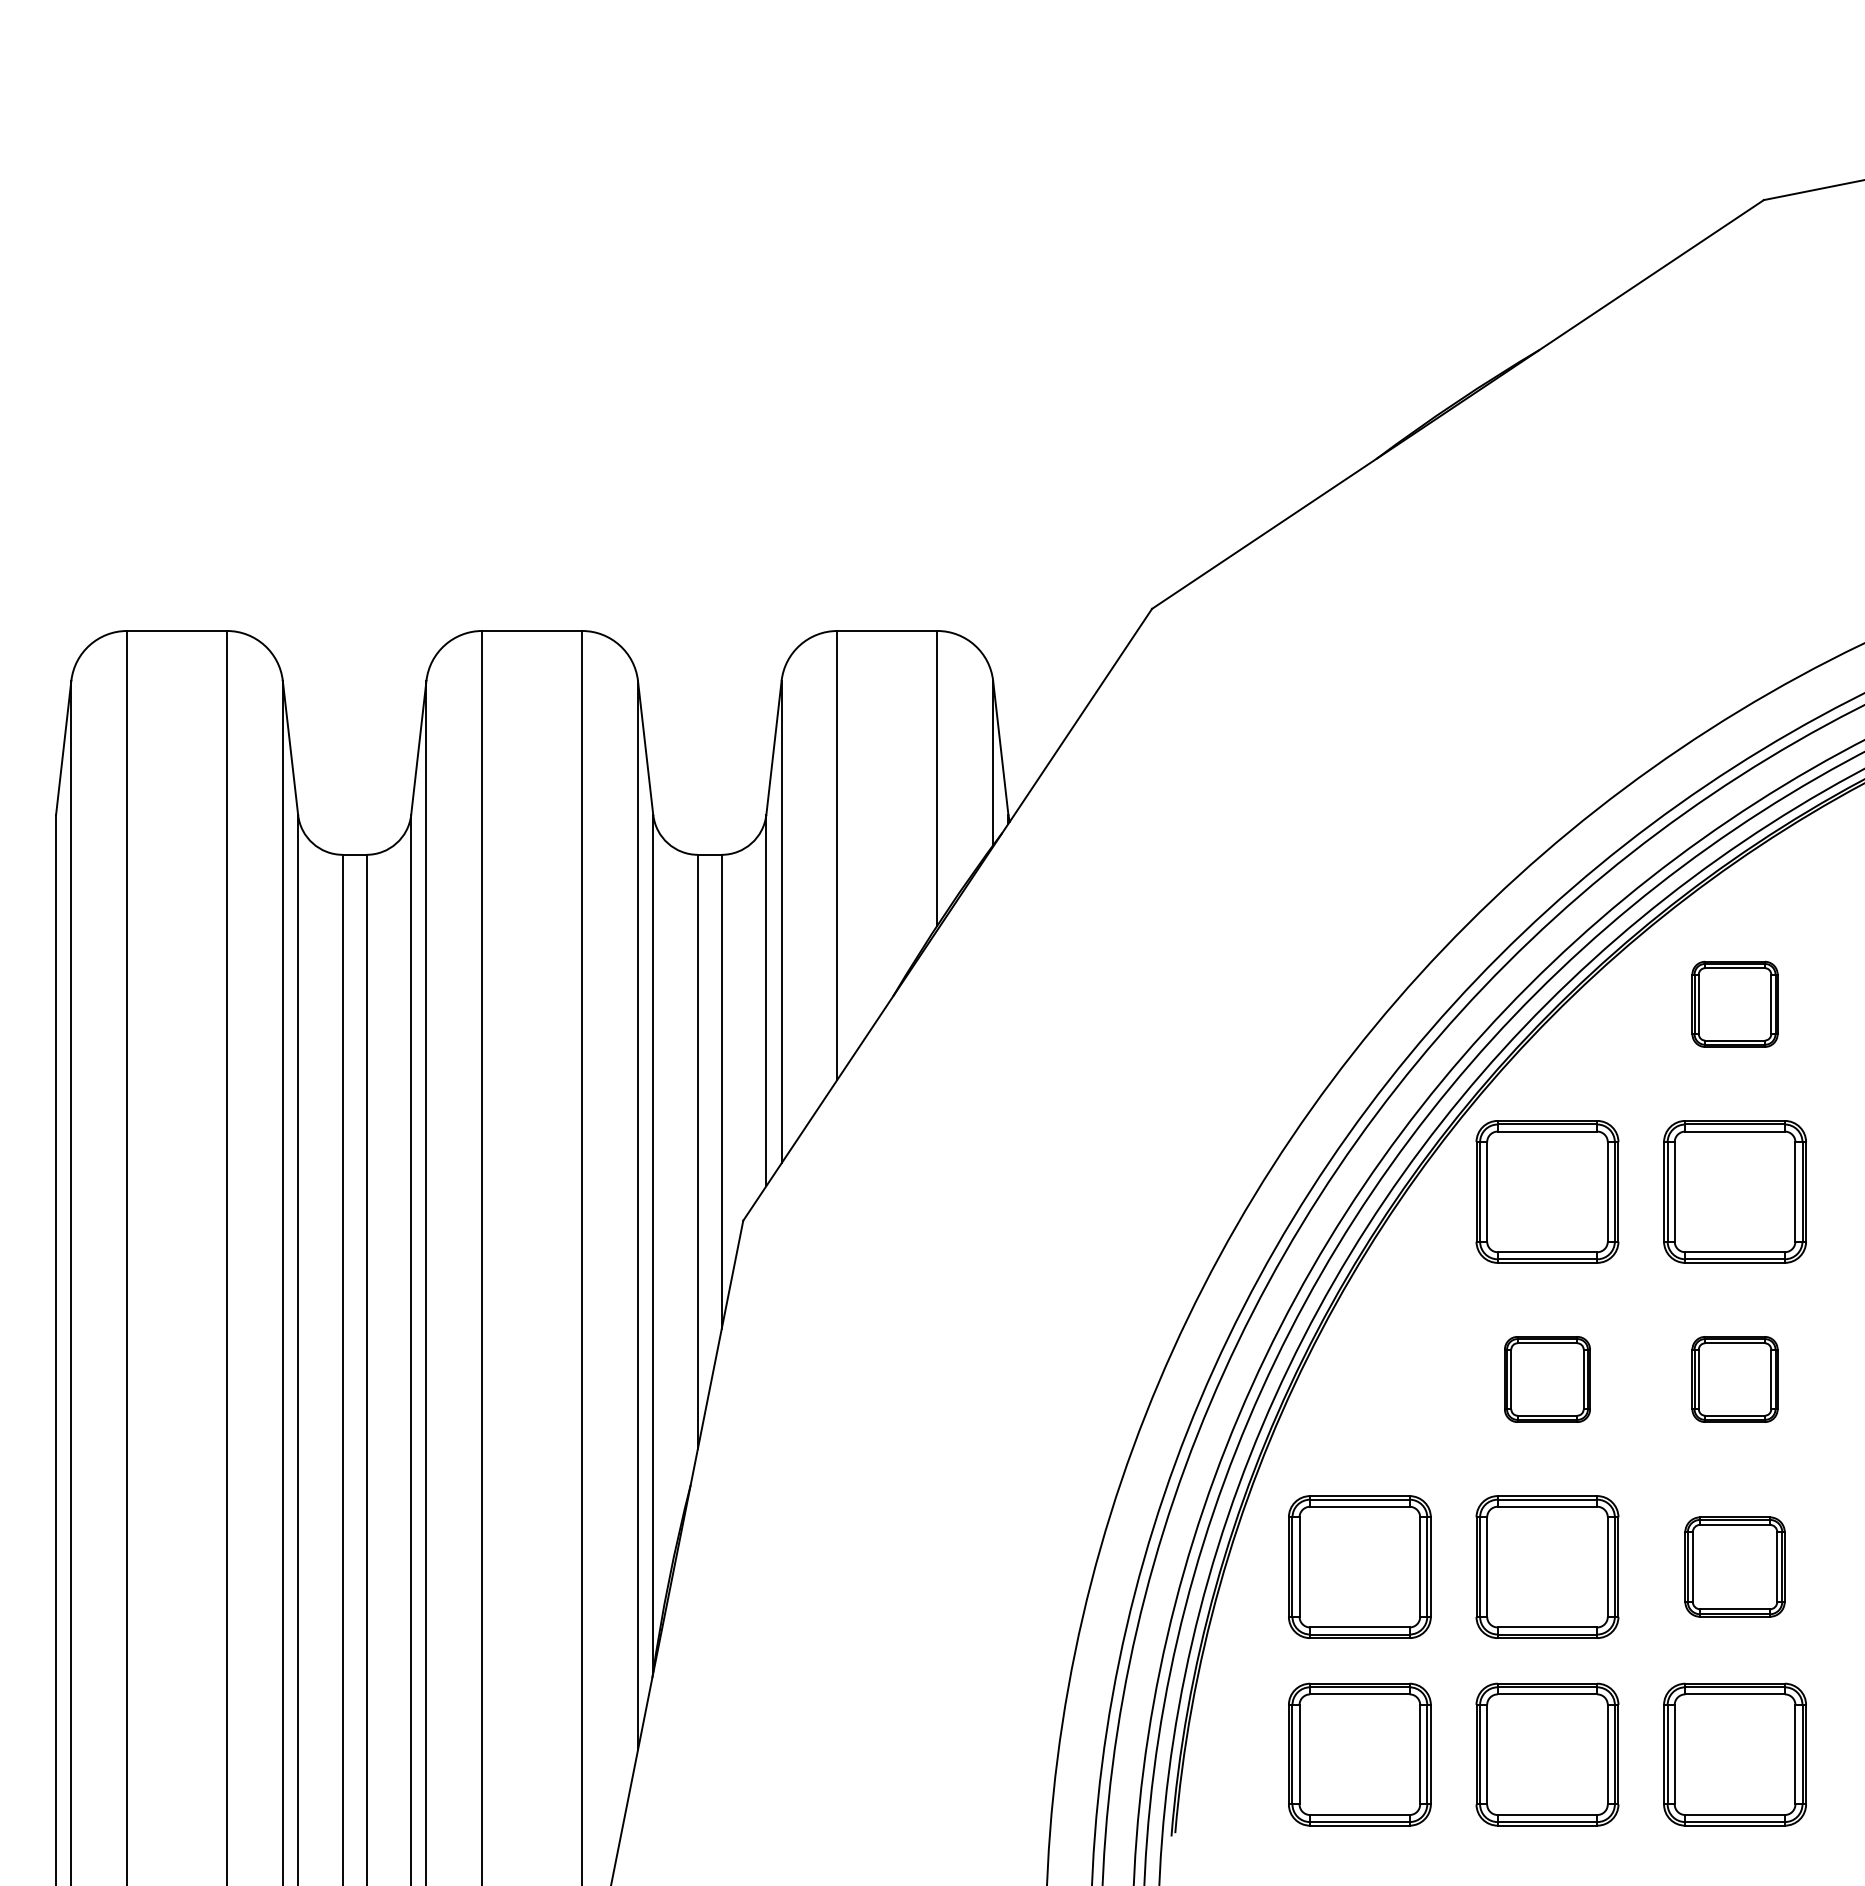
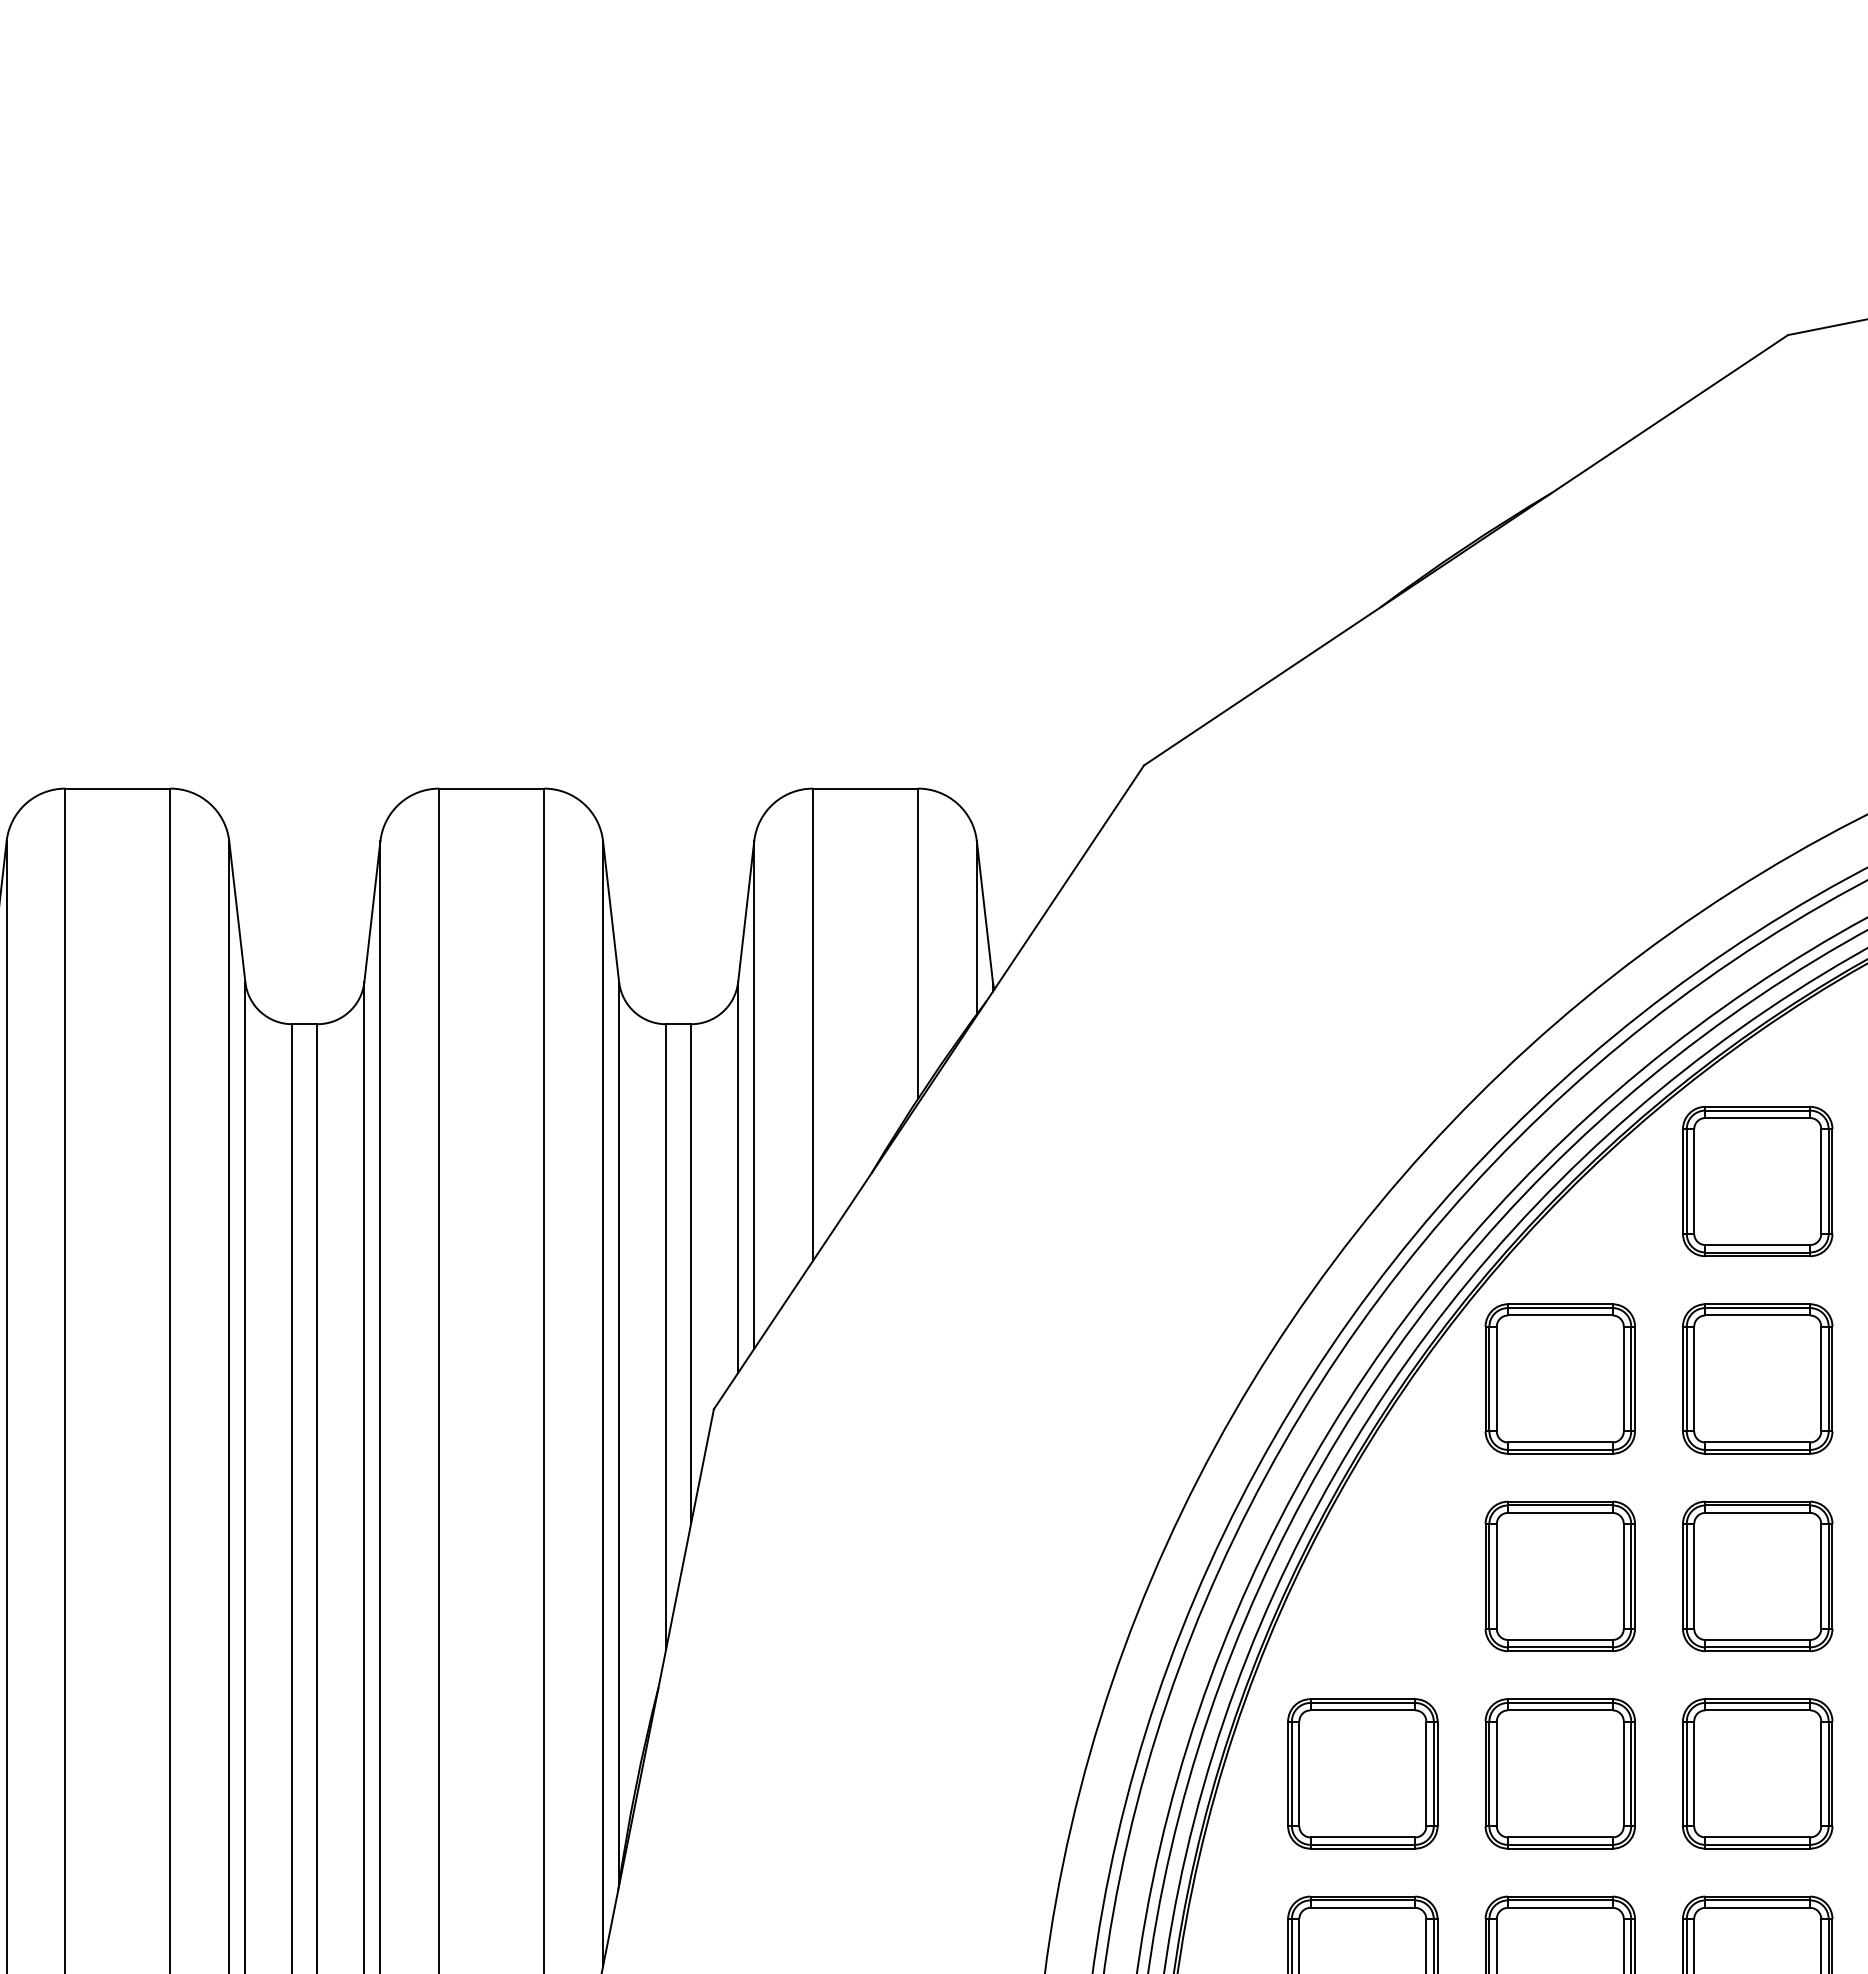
part: (1734, 1004) -> (1757, 1181), size x1.67
part: (1547, 1379) -> (1560, 1576), size x1.67
part: (1734, 1379) -> (1757, 1576), size x1.67
part: (1734, 1566) -> (1757, 1773), size x1.43

